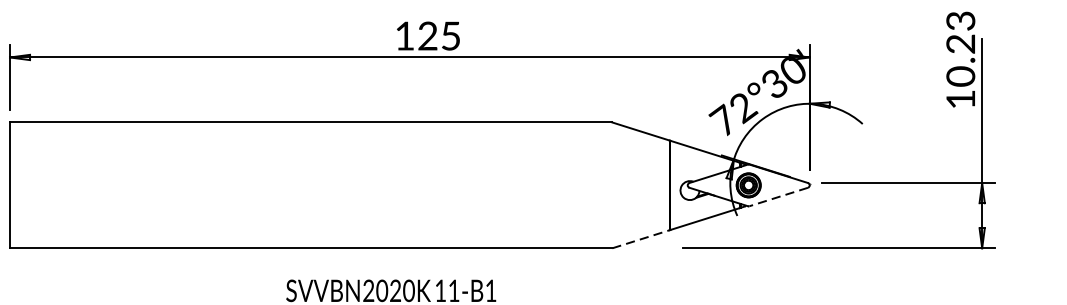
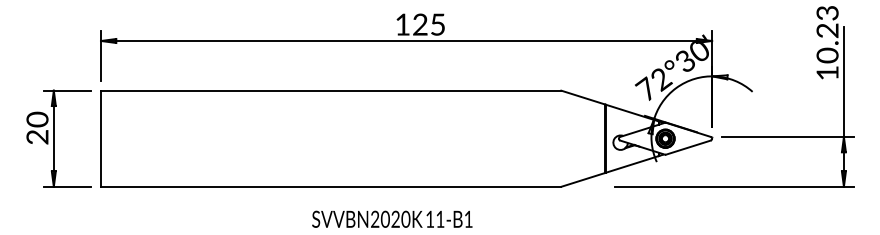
line: (777, 196) -> (687, 147), dashed -> solid
line: (641, 238) -> (583, 179), dashed -> solid

